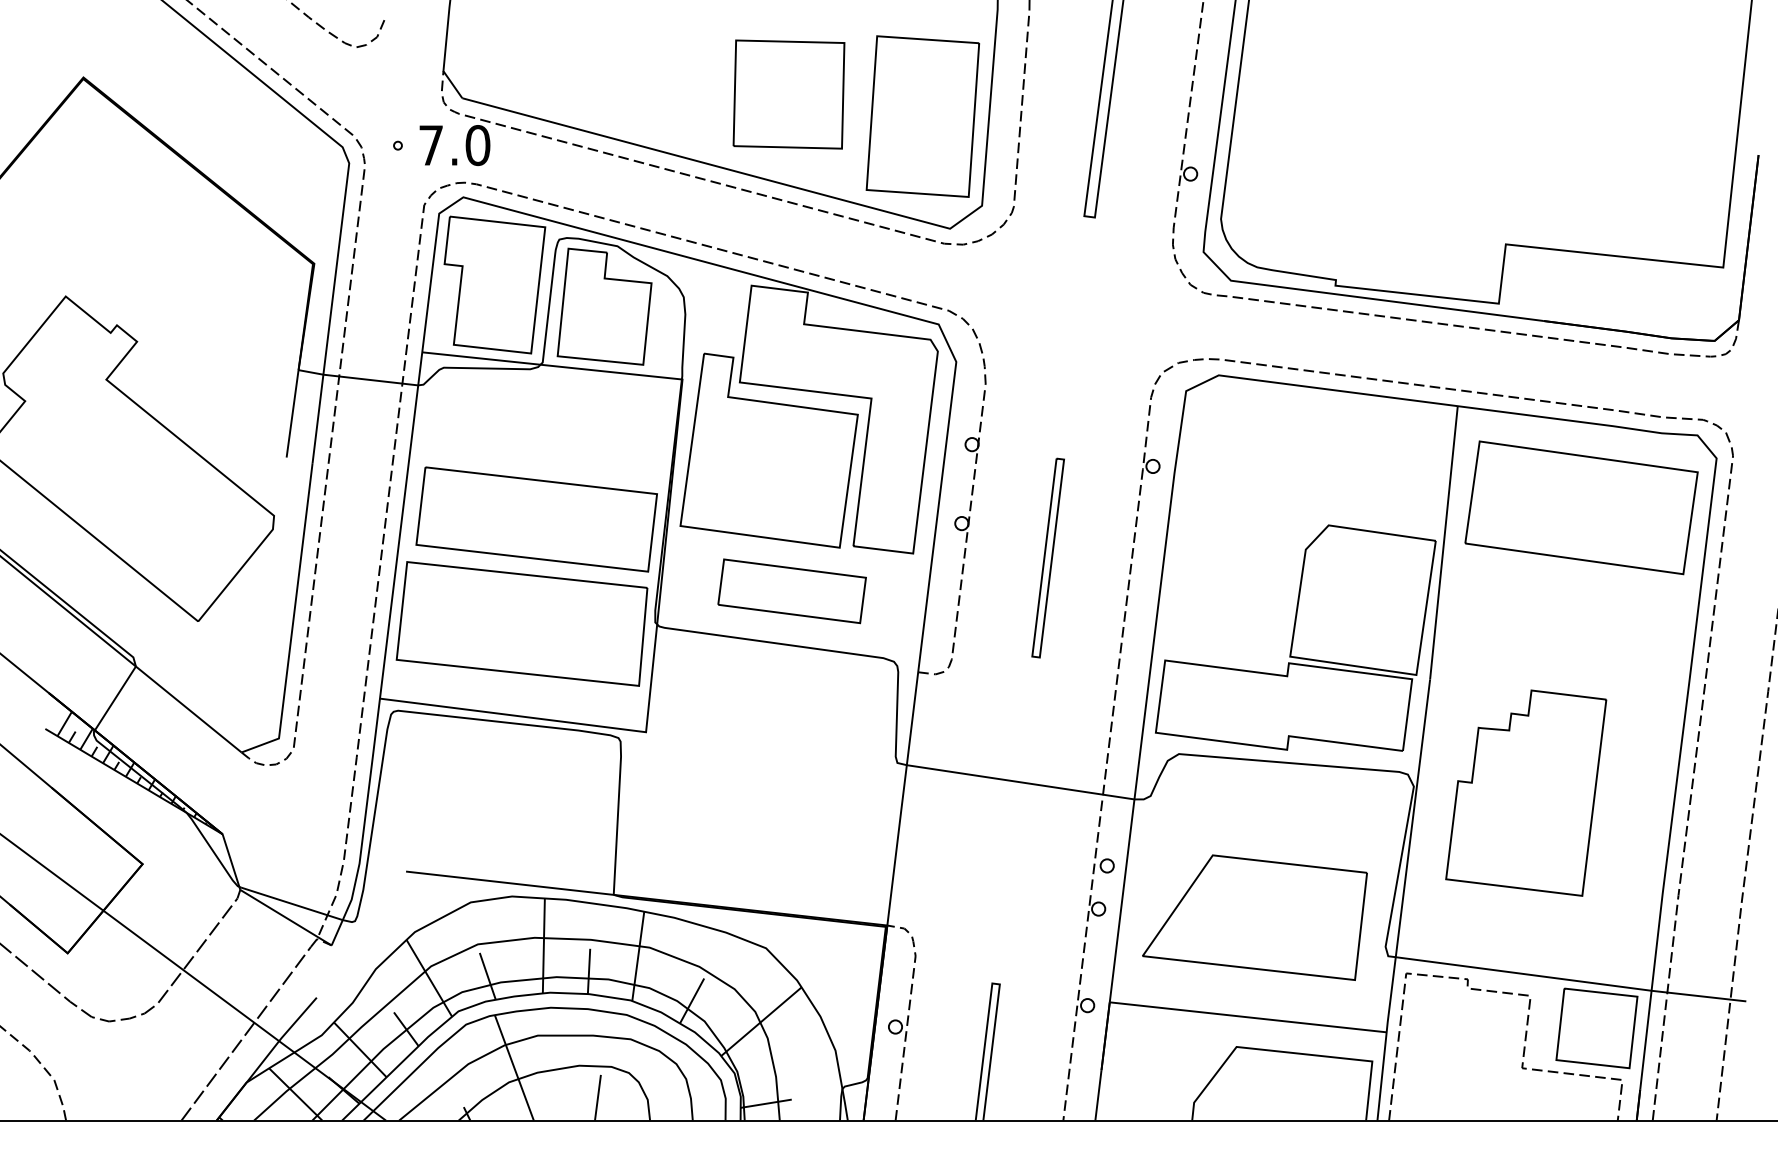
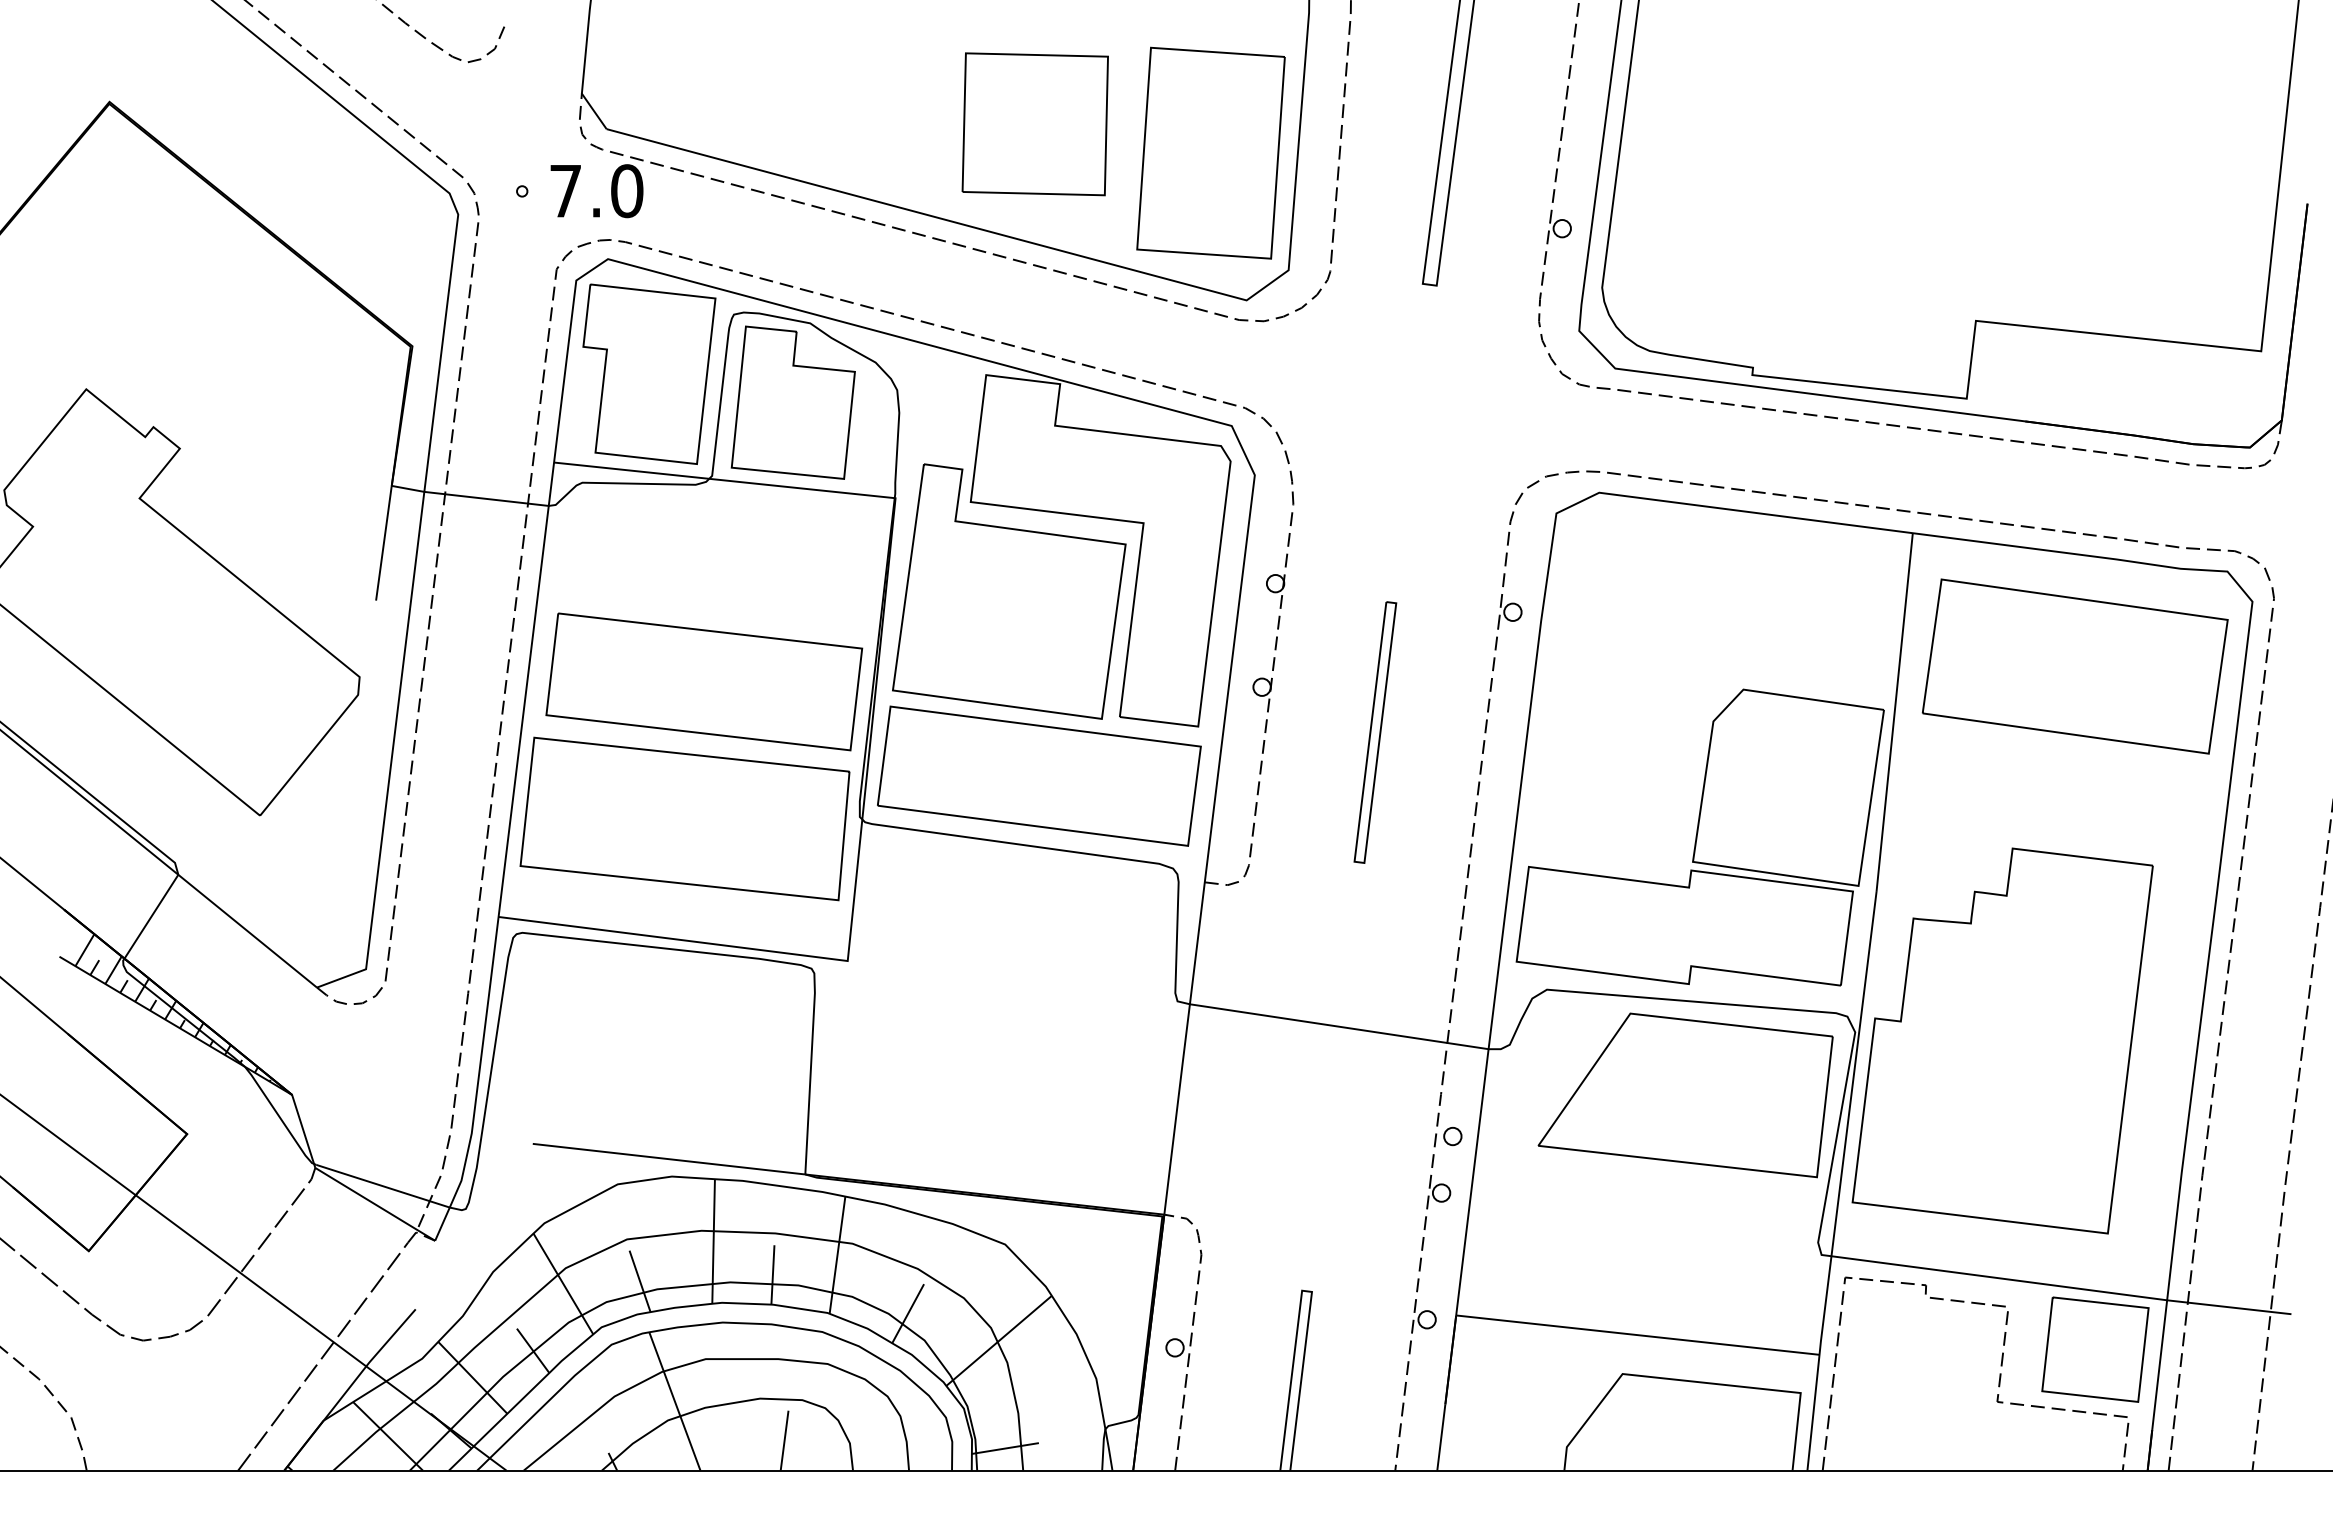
part: (792, 590) -> (1039, 775), size x1.67
part: (1526, 792) -> (2002, 1040), size x1.43
part: (1254, 917) -> (1685, 1095), moved

